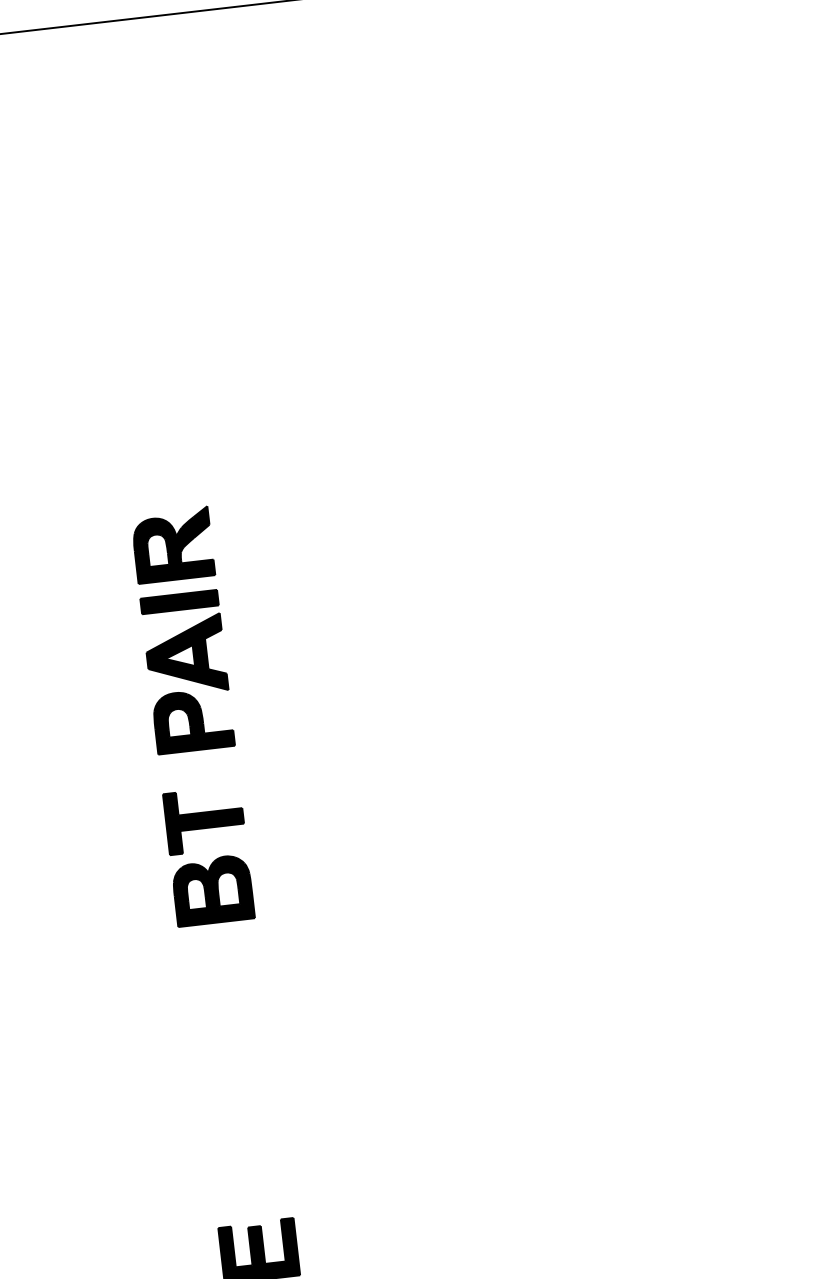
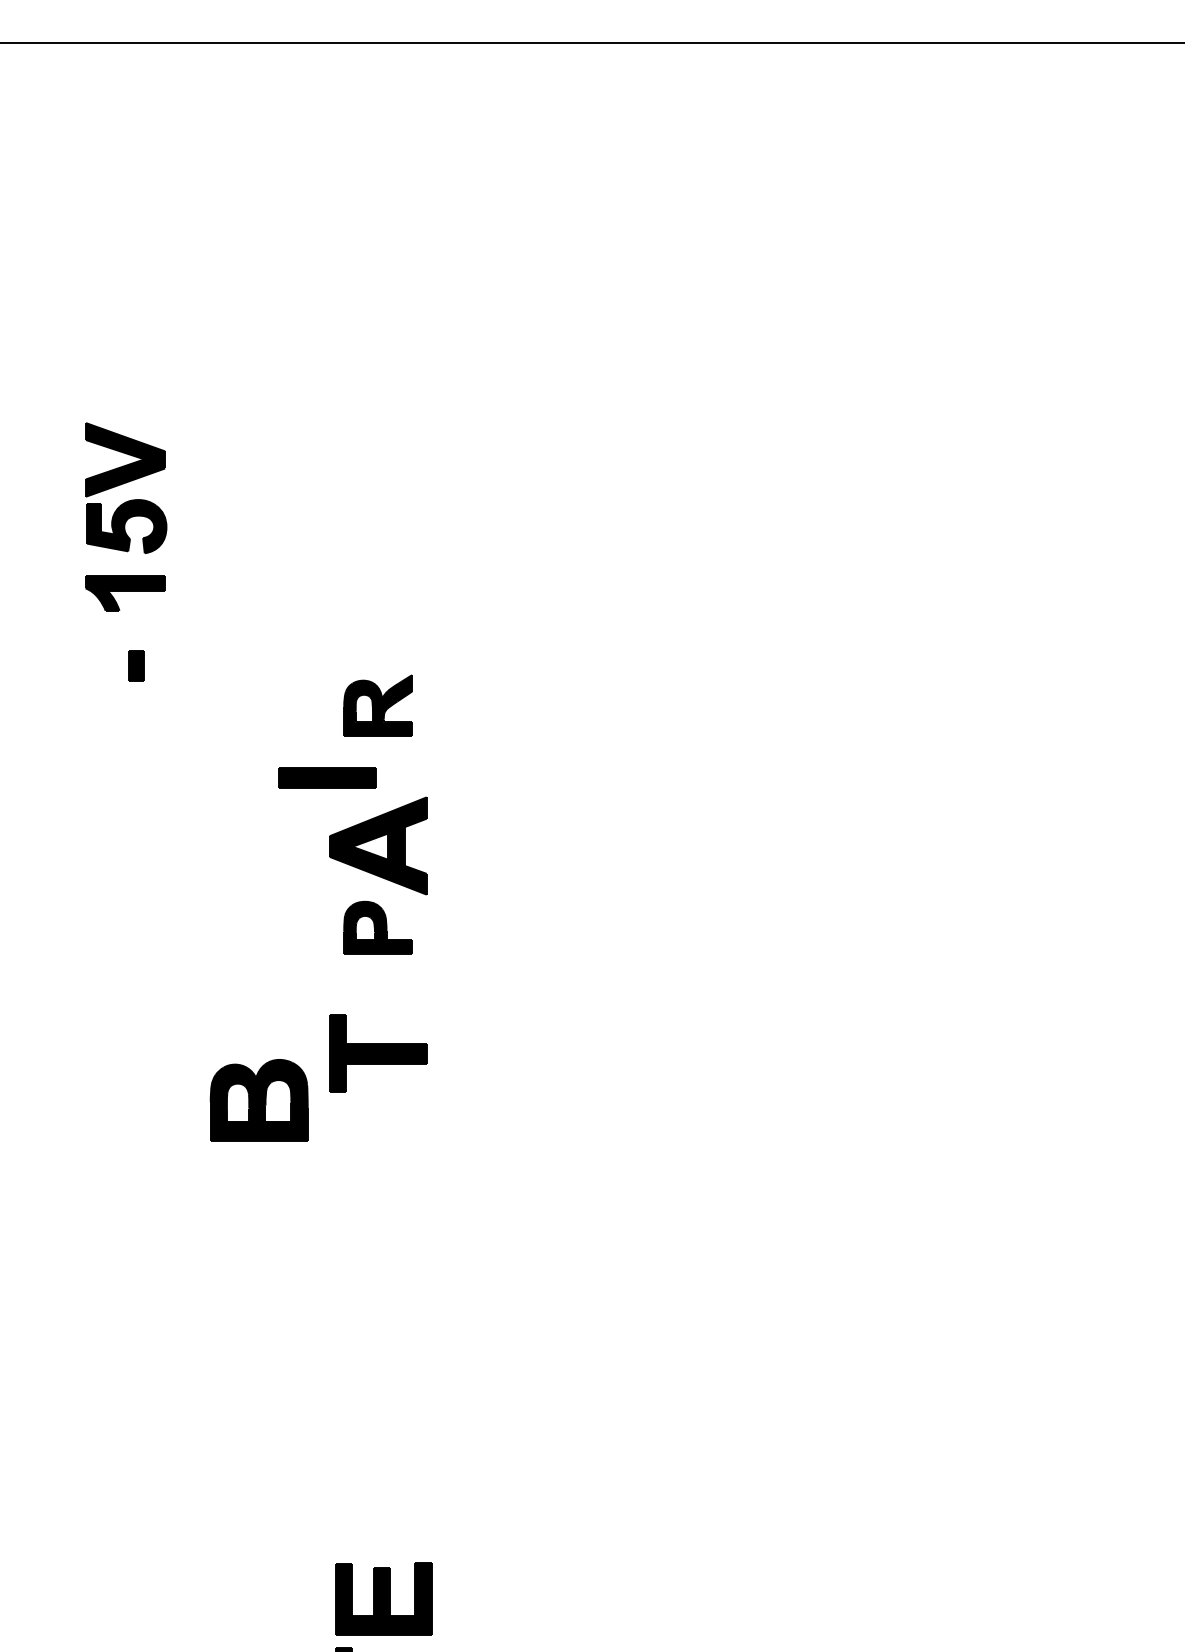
part: (172, 544) -> (377, 705), size x0.7
part: (179, 601) -> (327, 777), moved
part: (192, 720) -> (377, 927), size x0.7
part: (212, 890) -> (258, 1100), moved

